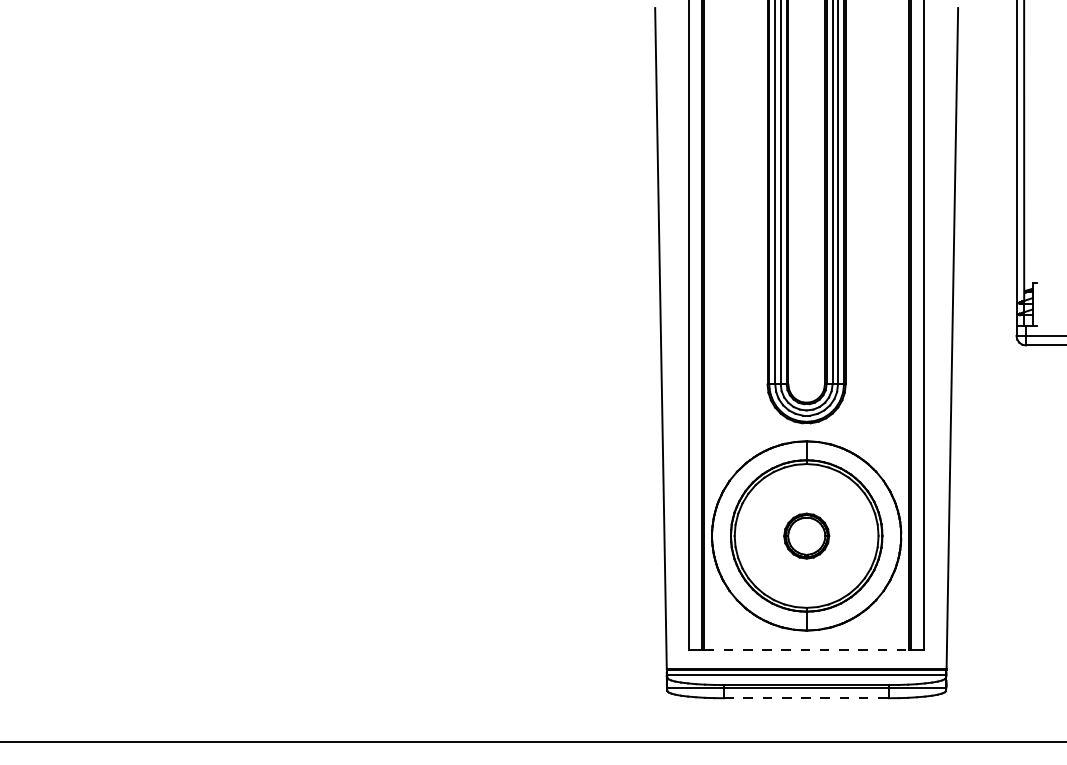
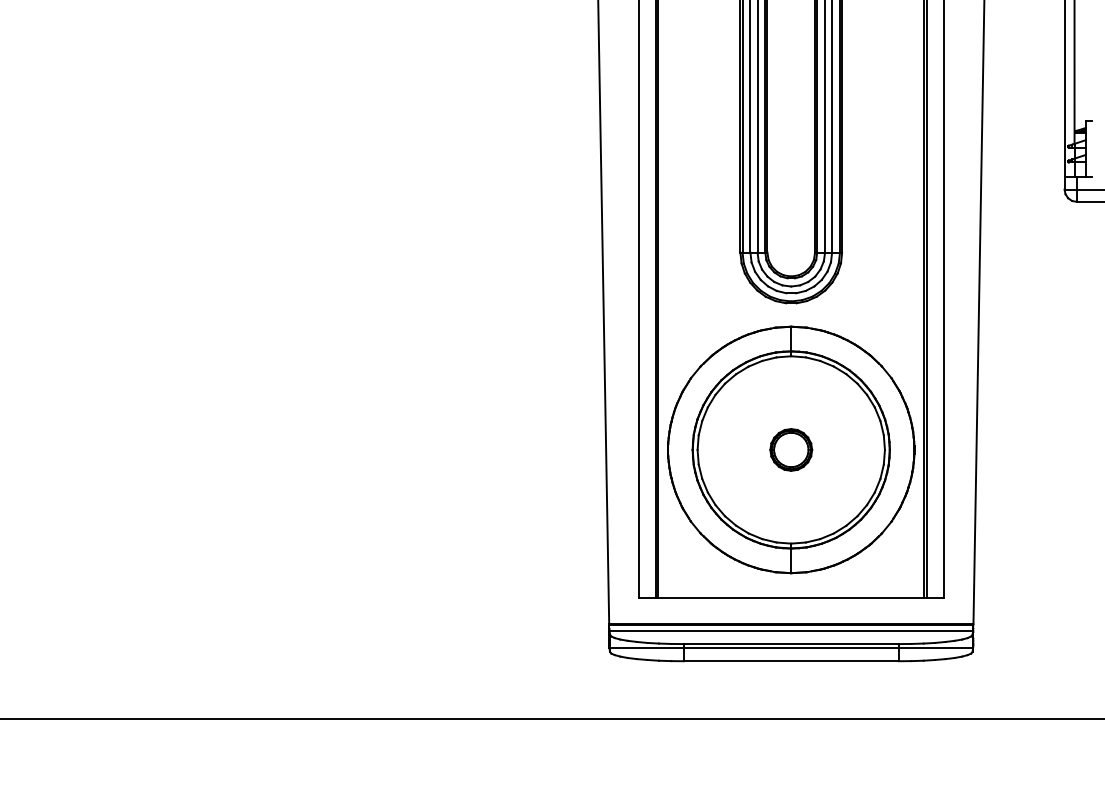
part: (806, 535) -> (791, 449), size x0.71
line: (807, 649) -> (792, 597), dashed -> solid
line: (807, 698) -> (792, 661), dashed -> solid

